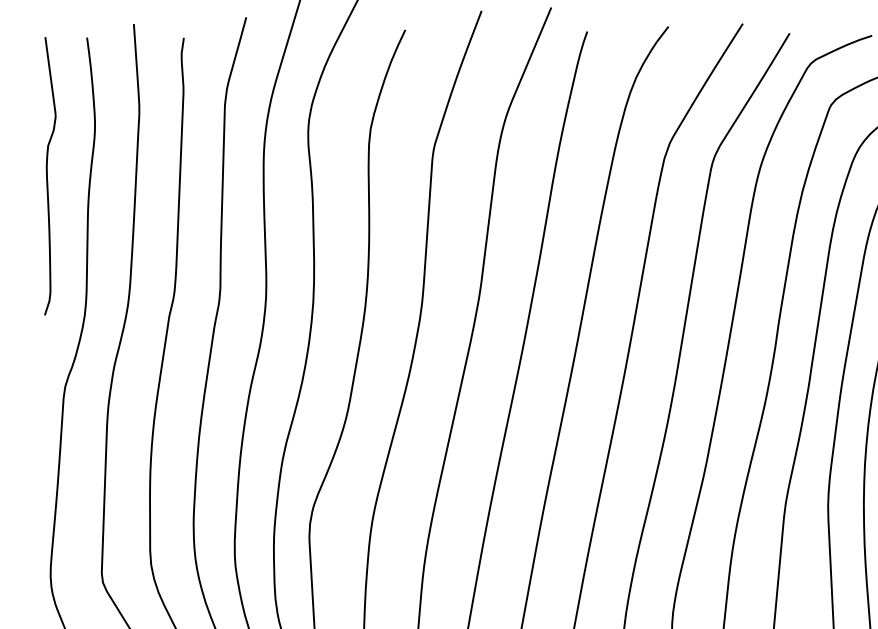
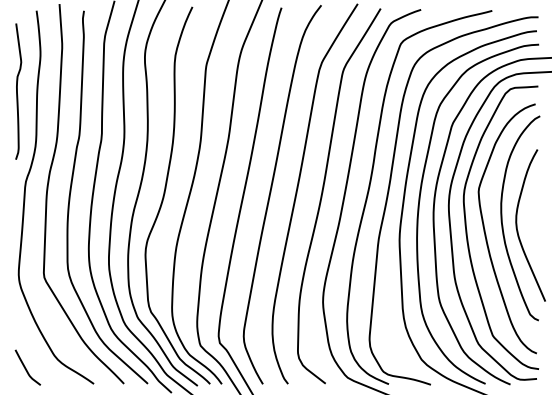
curve: (48, 176) -> (17, 91), moved

